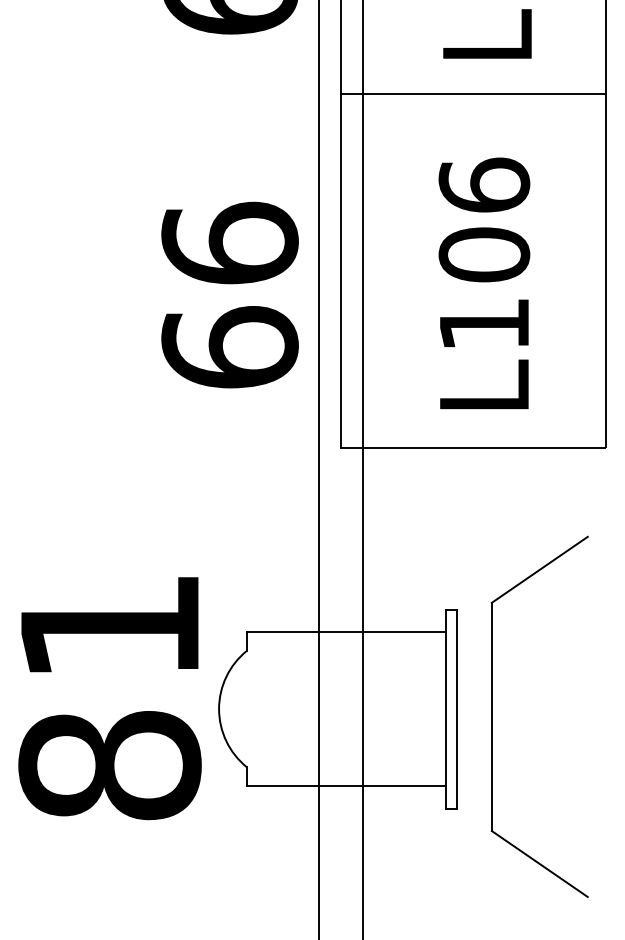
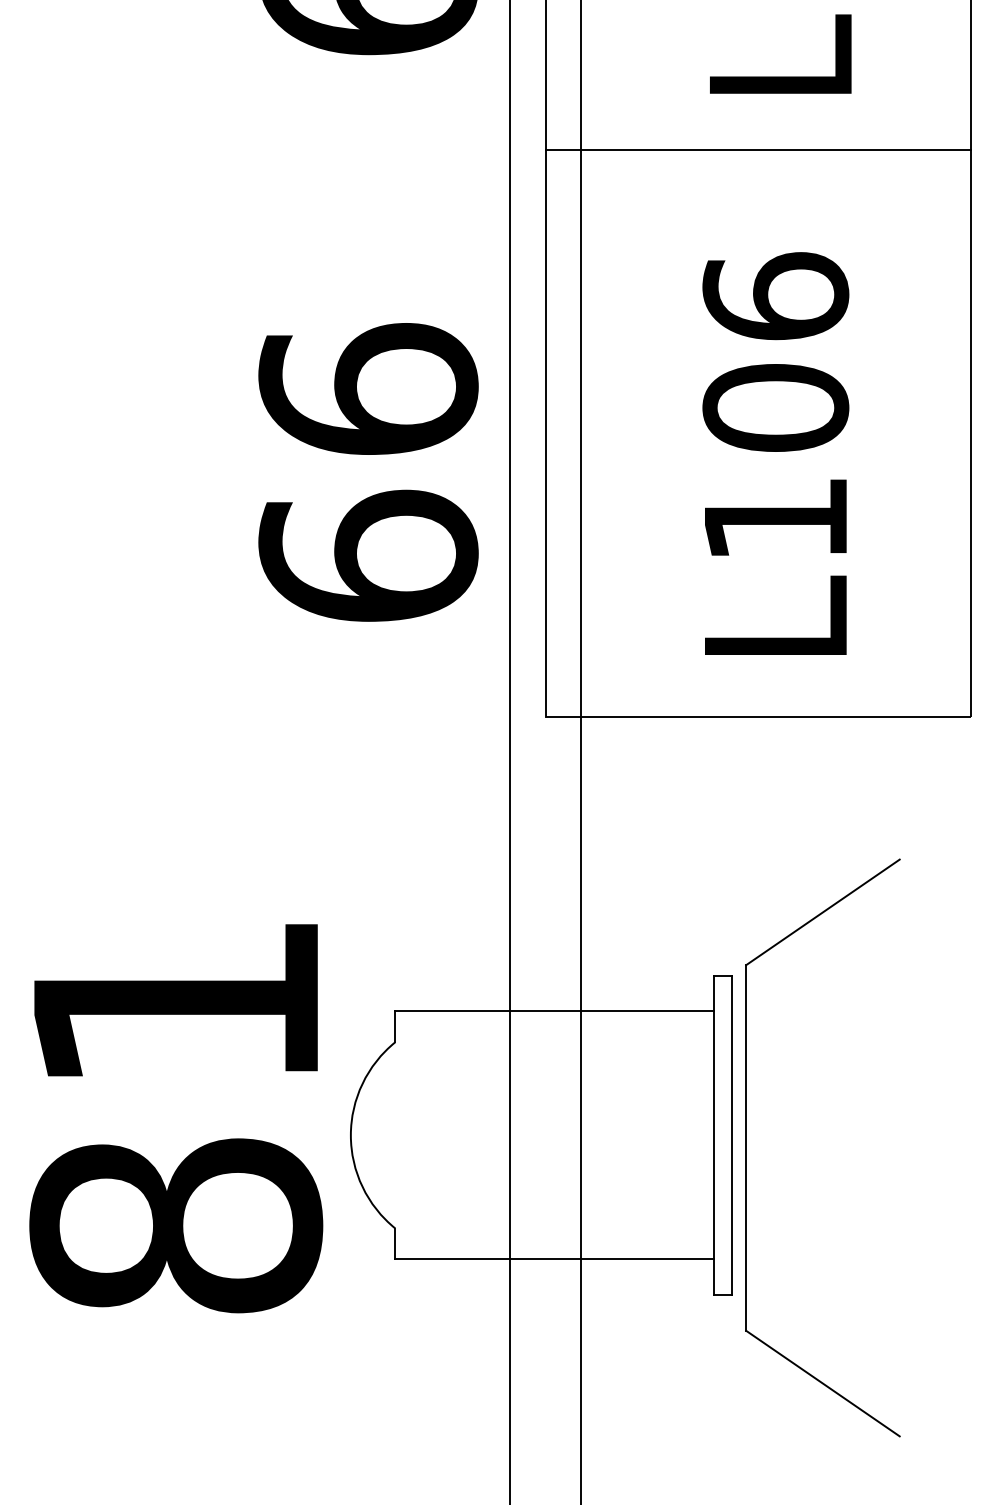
part: (492, 716) -> (747, 1147), moved

